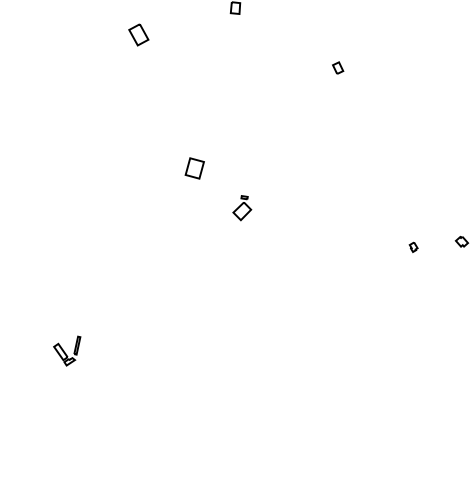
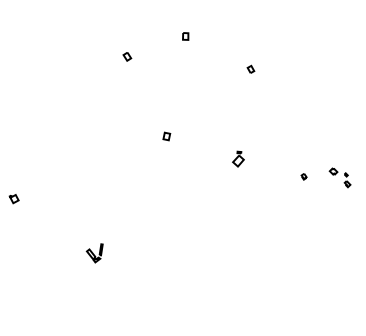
part: (139, 34) -> (127, 56), size x0.62
part: (194, 168) -> (166, 136), size x0.62
part: (242, 207) -> (238, 158), moved

